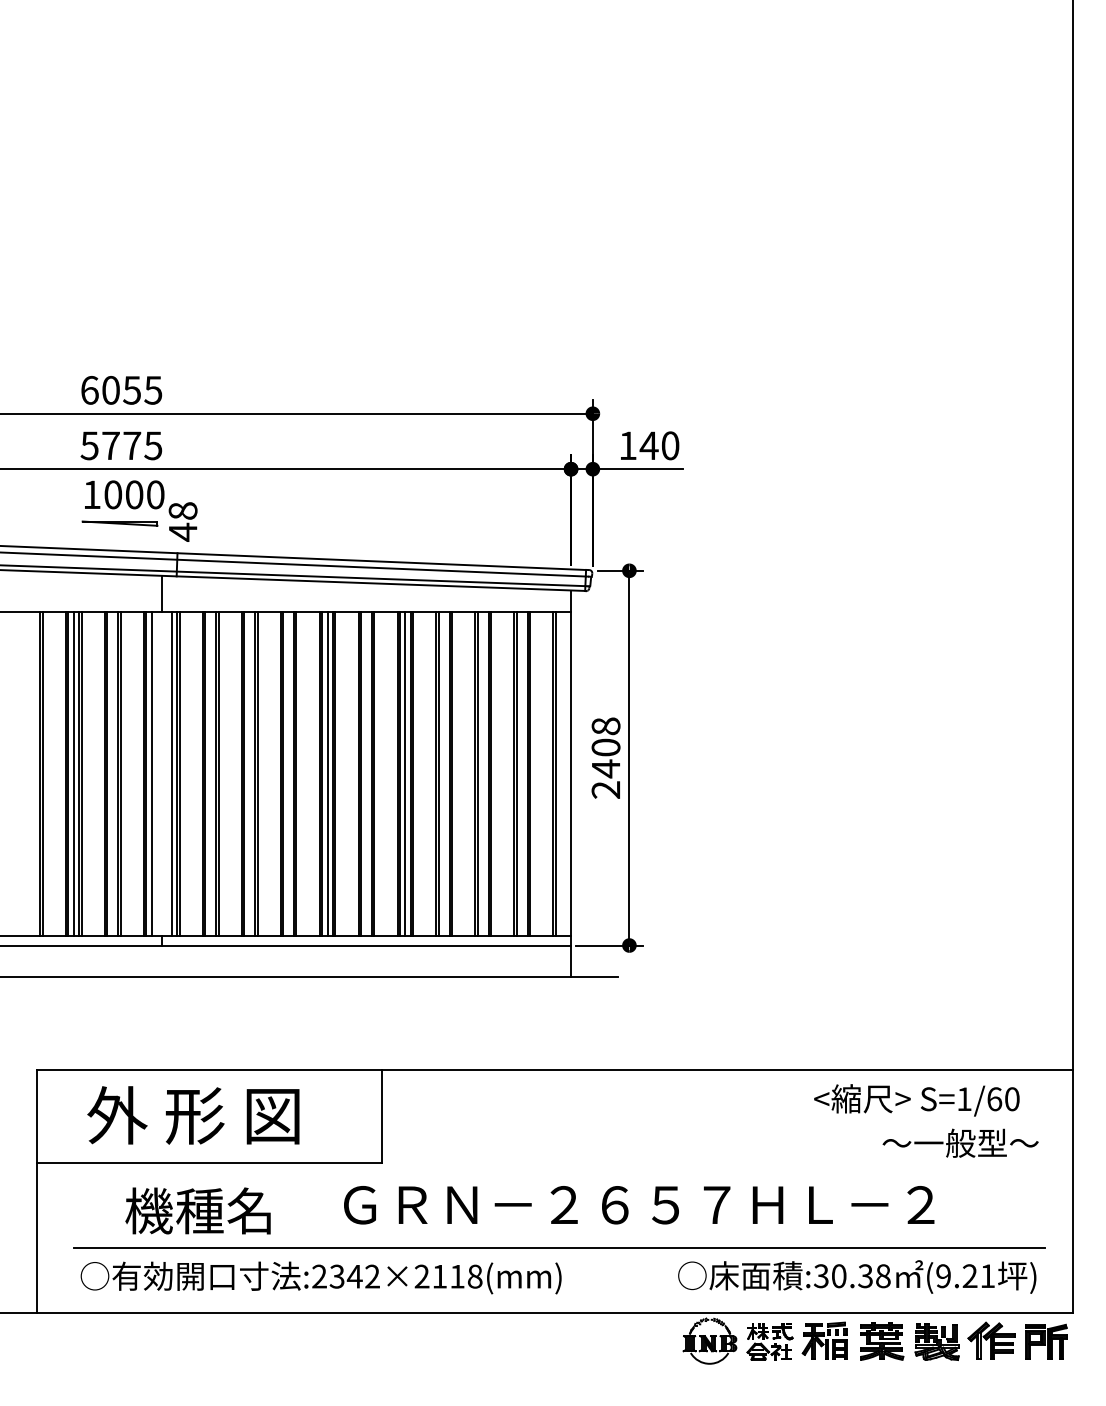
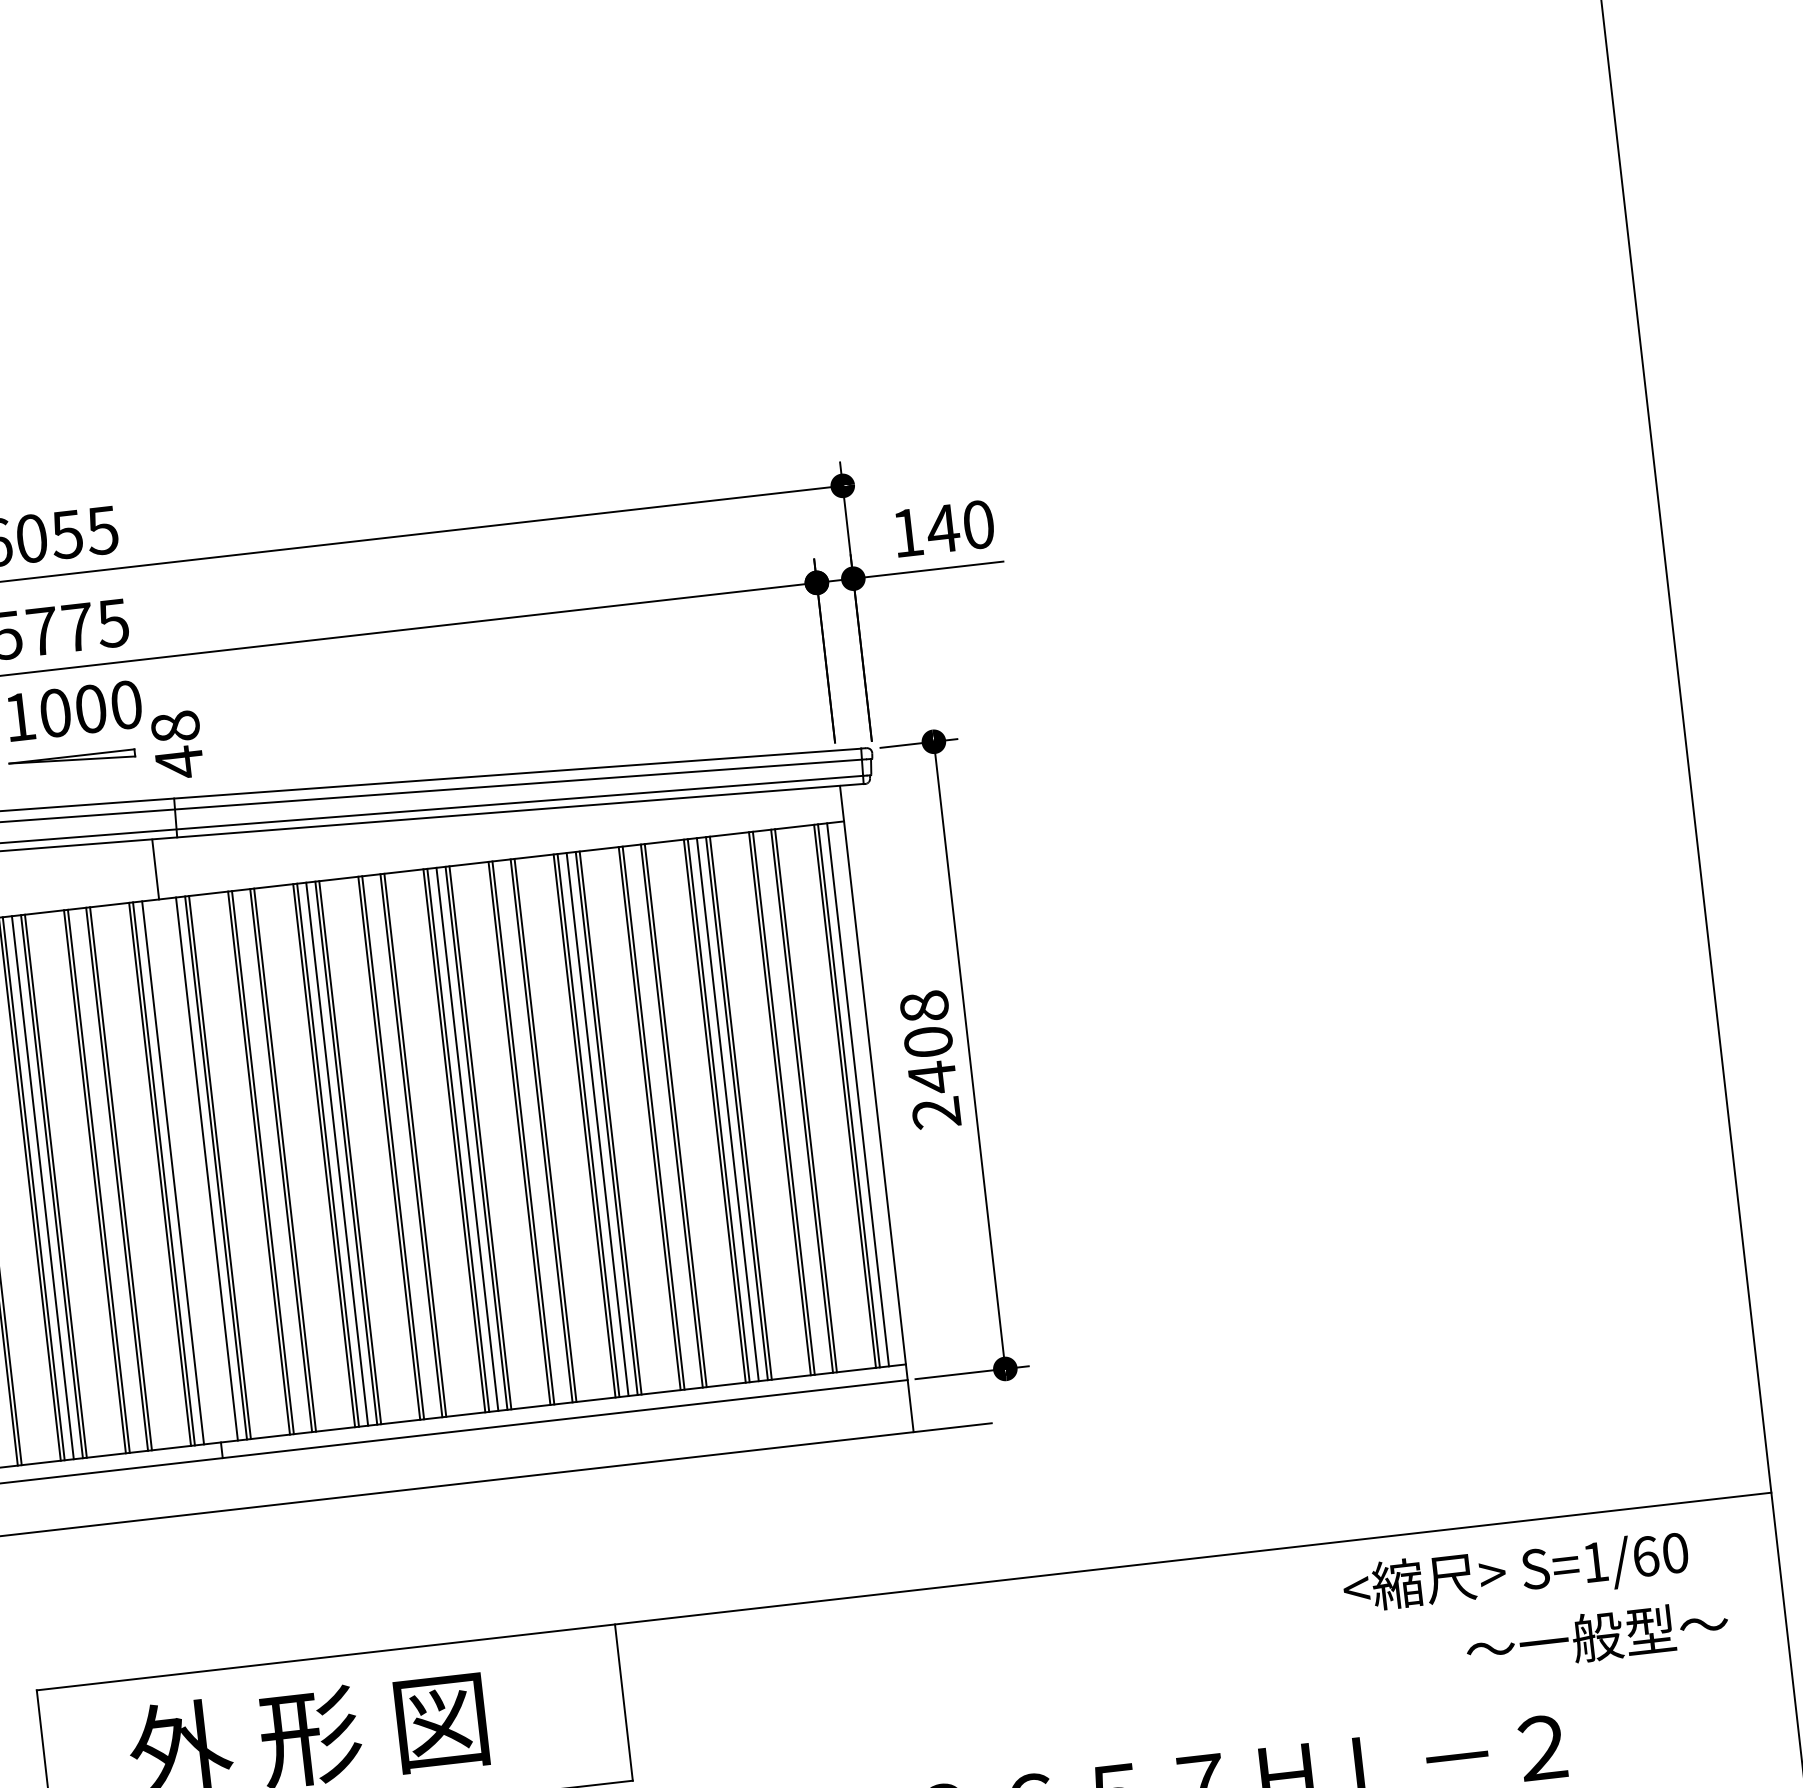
line: (249, 773) -> (336, 1153), added
line: (483, 773) -> (728, 1108), added
line: (560, 773) -> (857, 1094), added

